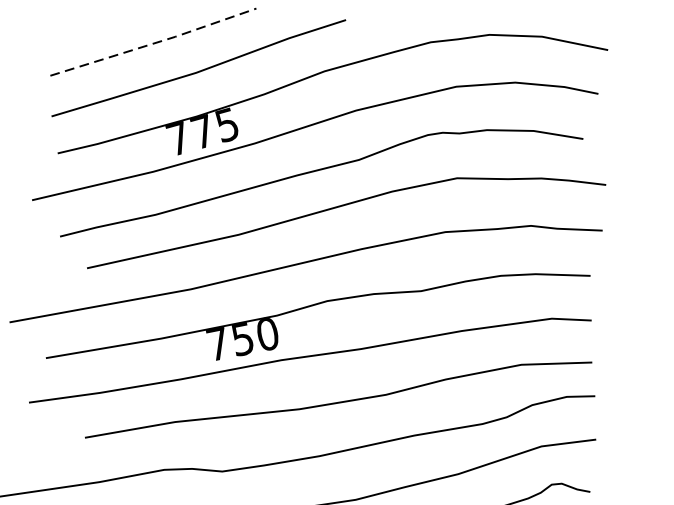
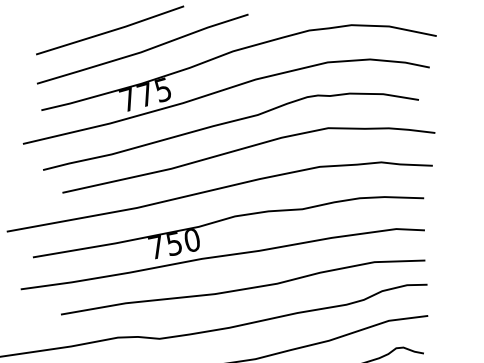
line: (155, 43) -> (111, 31), dashed -> solid

